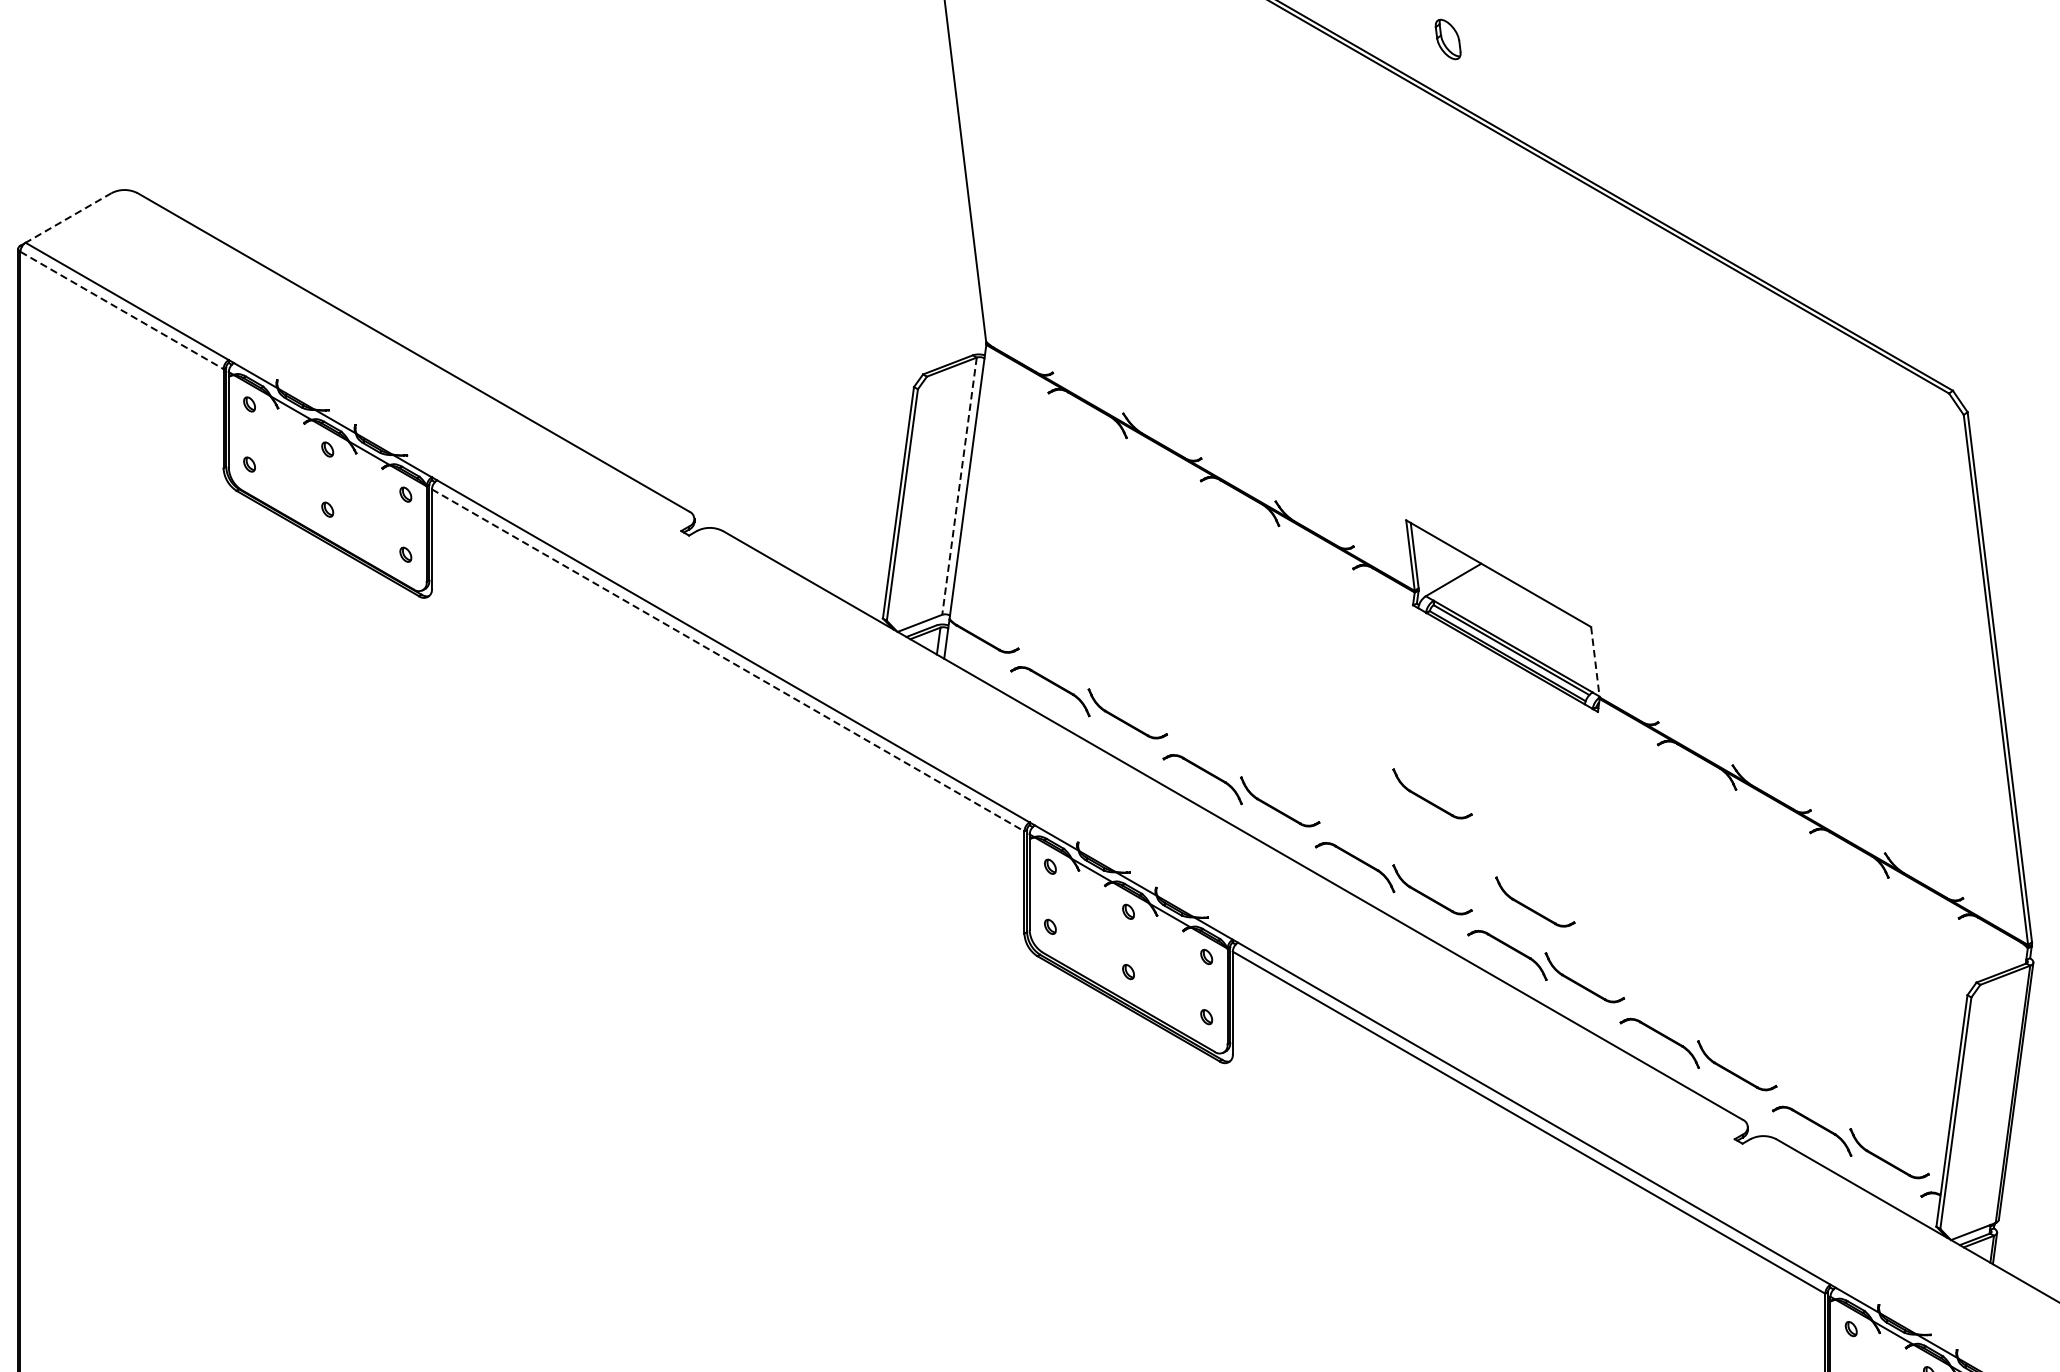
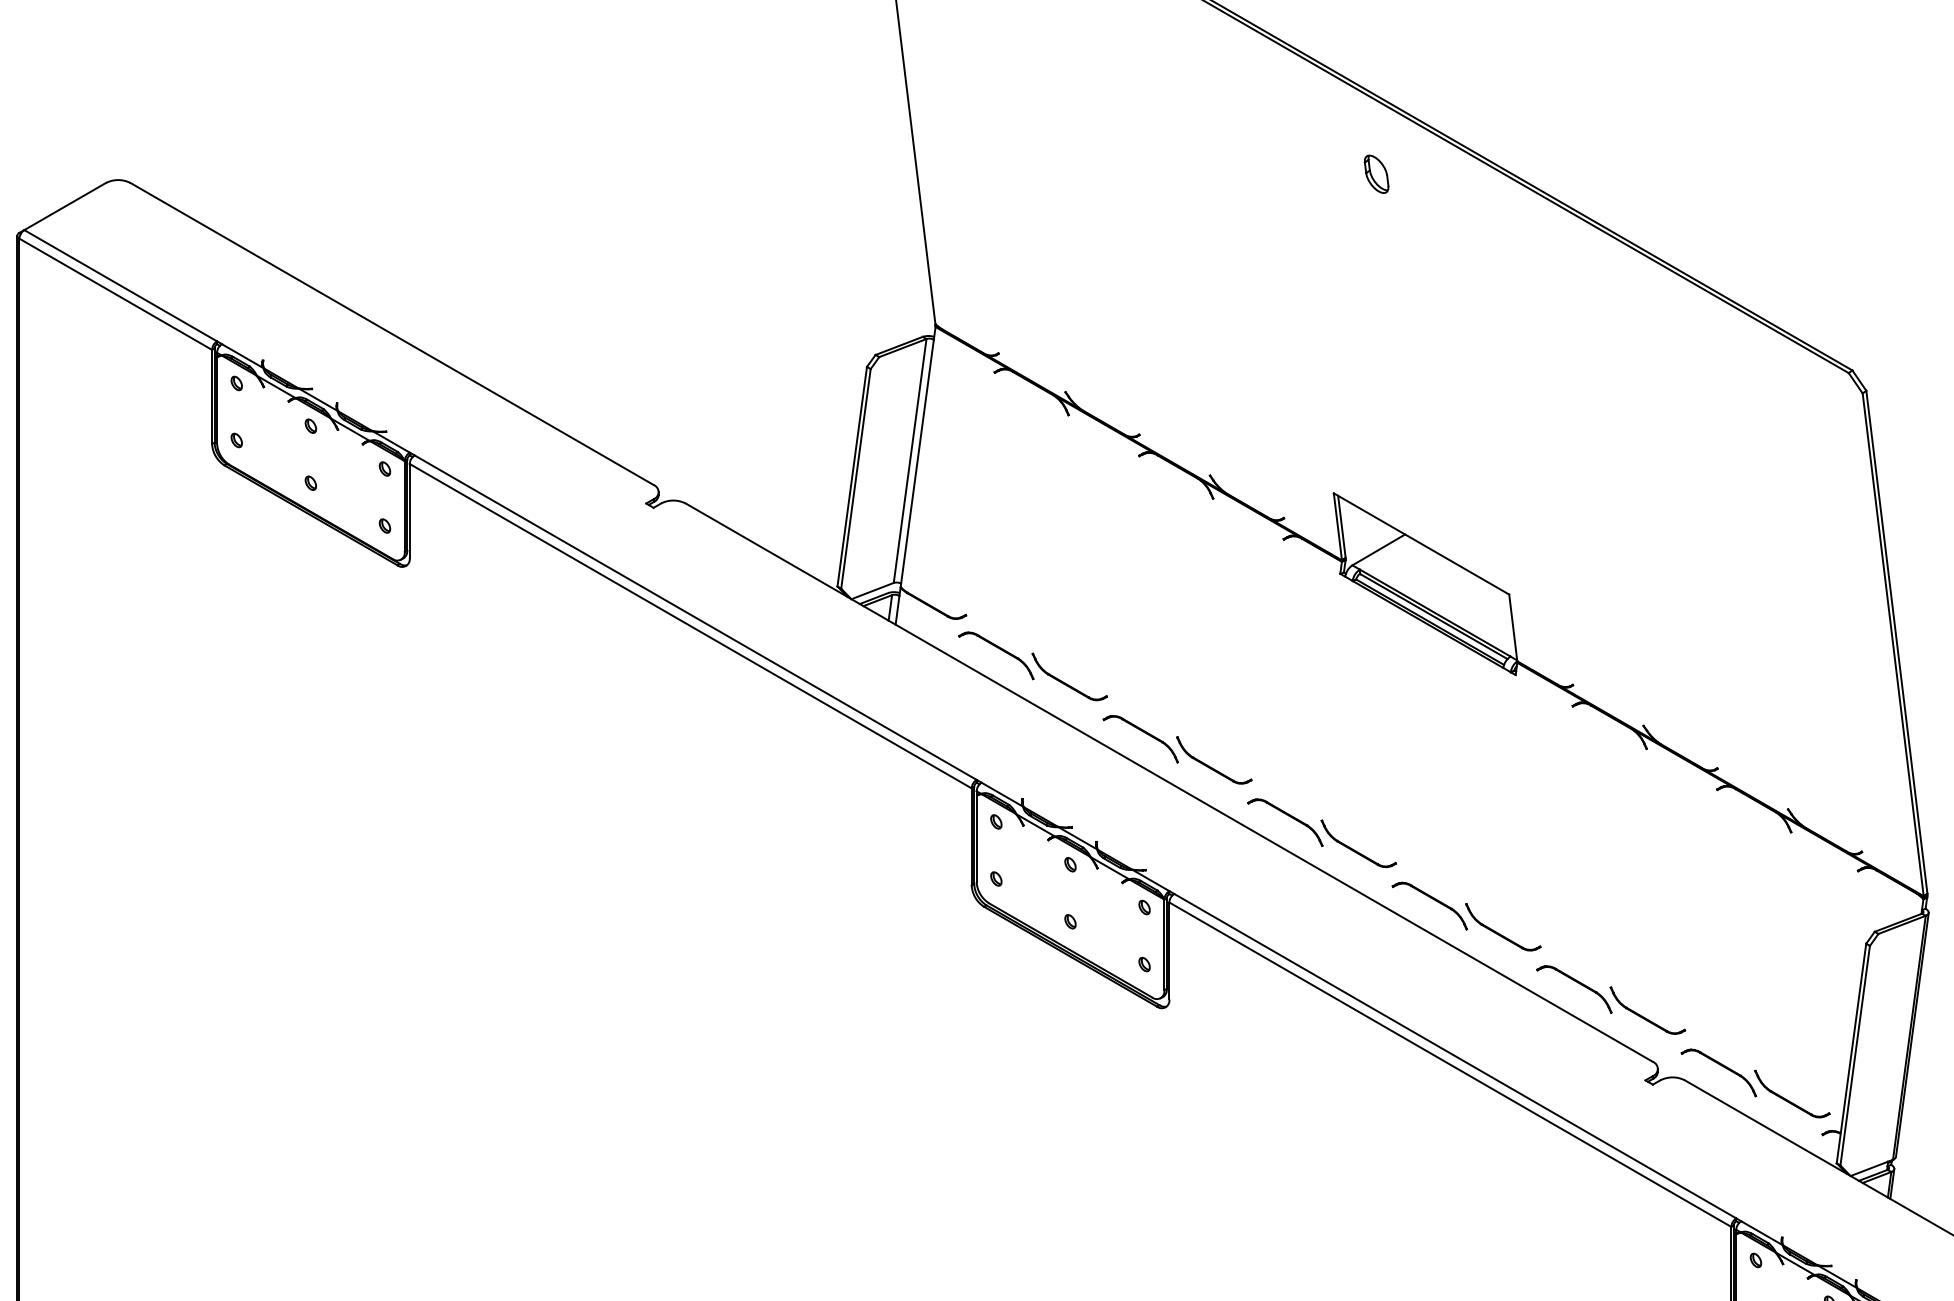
part: (1448, 38) -> (1376, 173), moved
line: (67, 217) -> (64, 206), dashed -> solid
line: (122, 310) -> (116, 294), dashed -> solid
line: (959, 486) -> (910, 461), dashed -> solid
line: (728, 660) -> (691, 626), dashed -> solid
line: (1595, 661) -> (1513, 627), dashed -> solid
part: (1427, 799) -> (1354, 758), removed
part: (1530, 907) -> (1451, 860), removed

